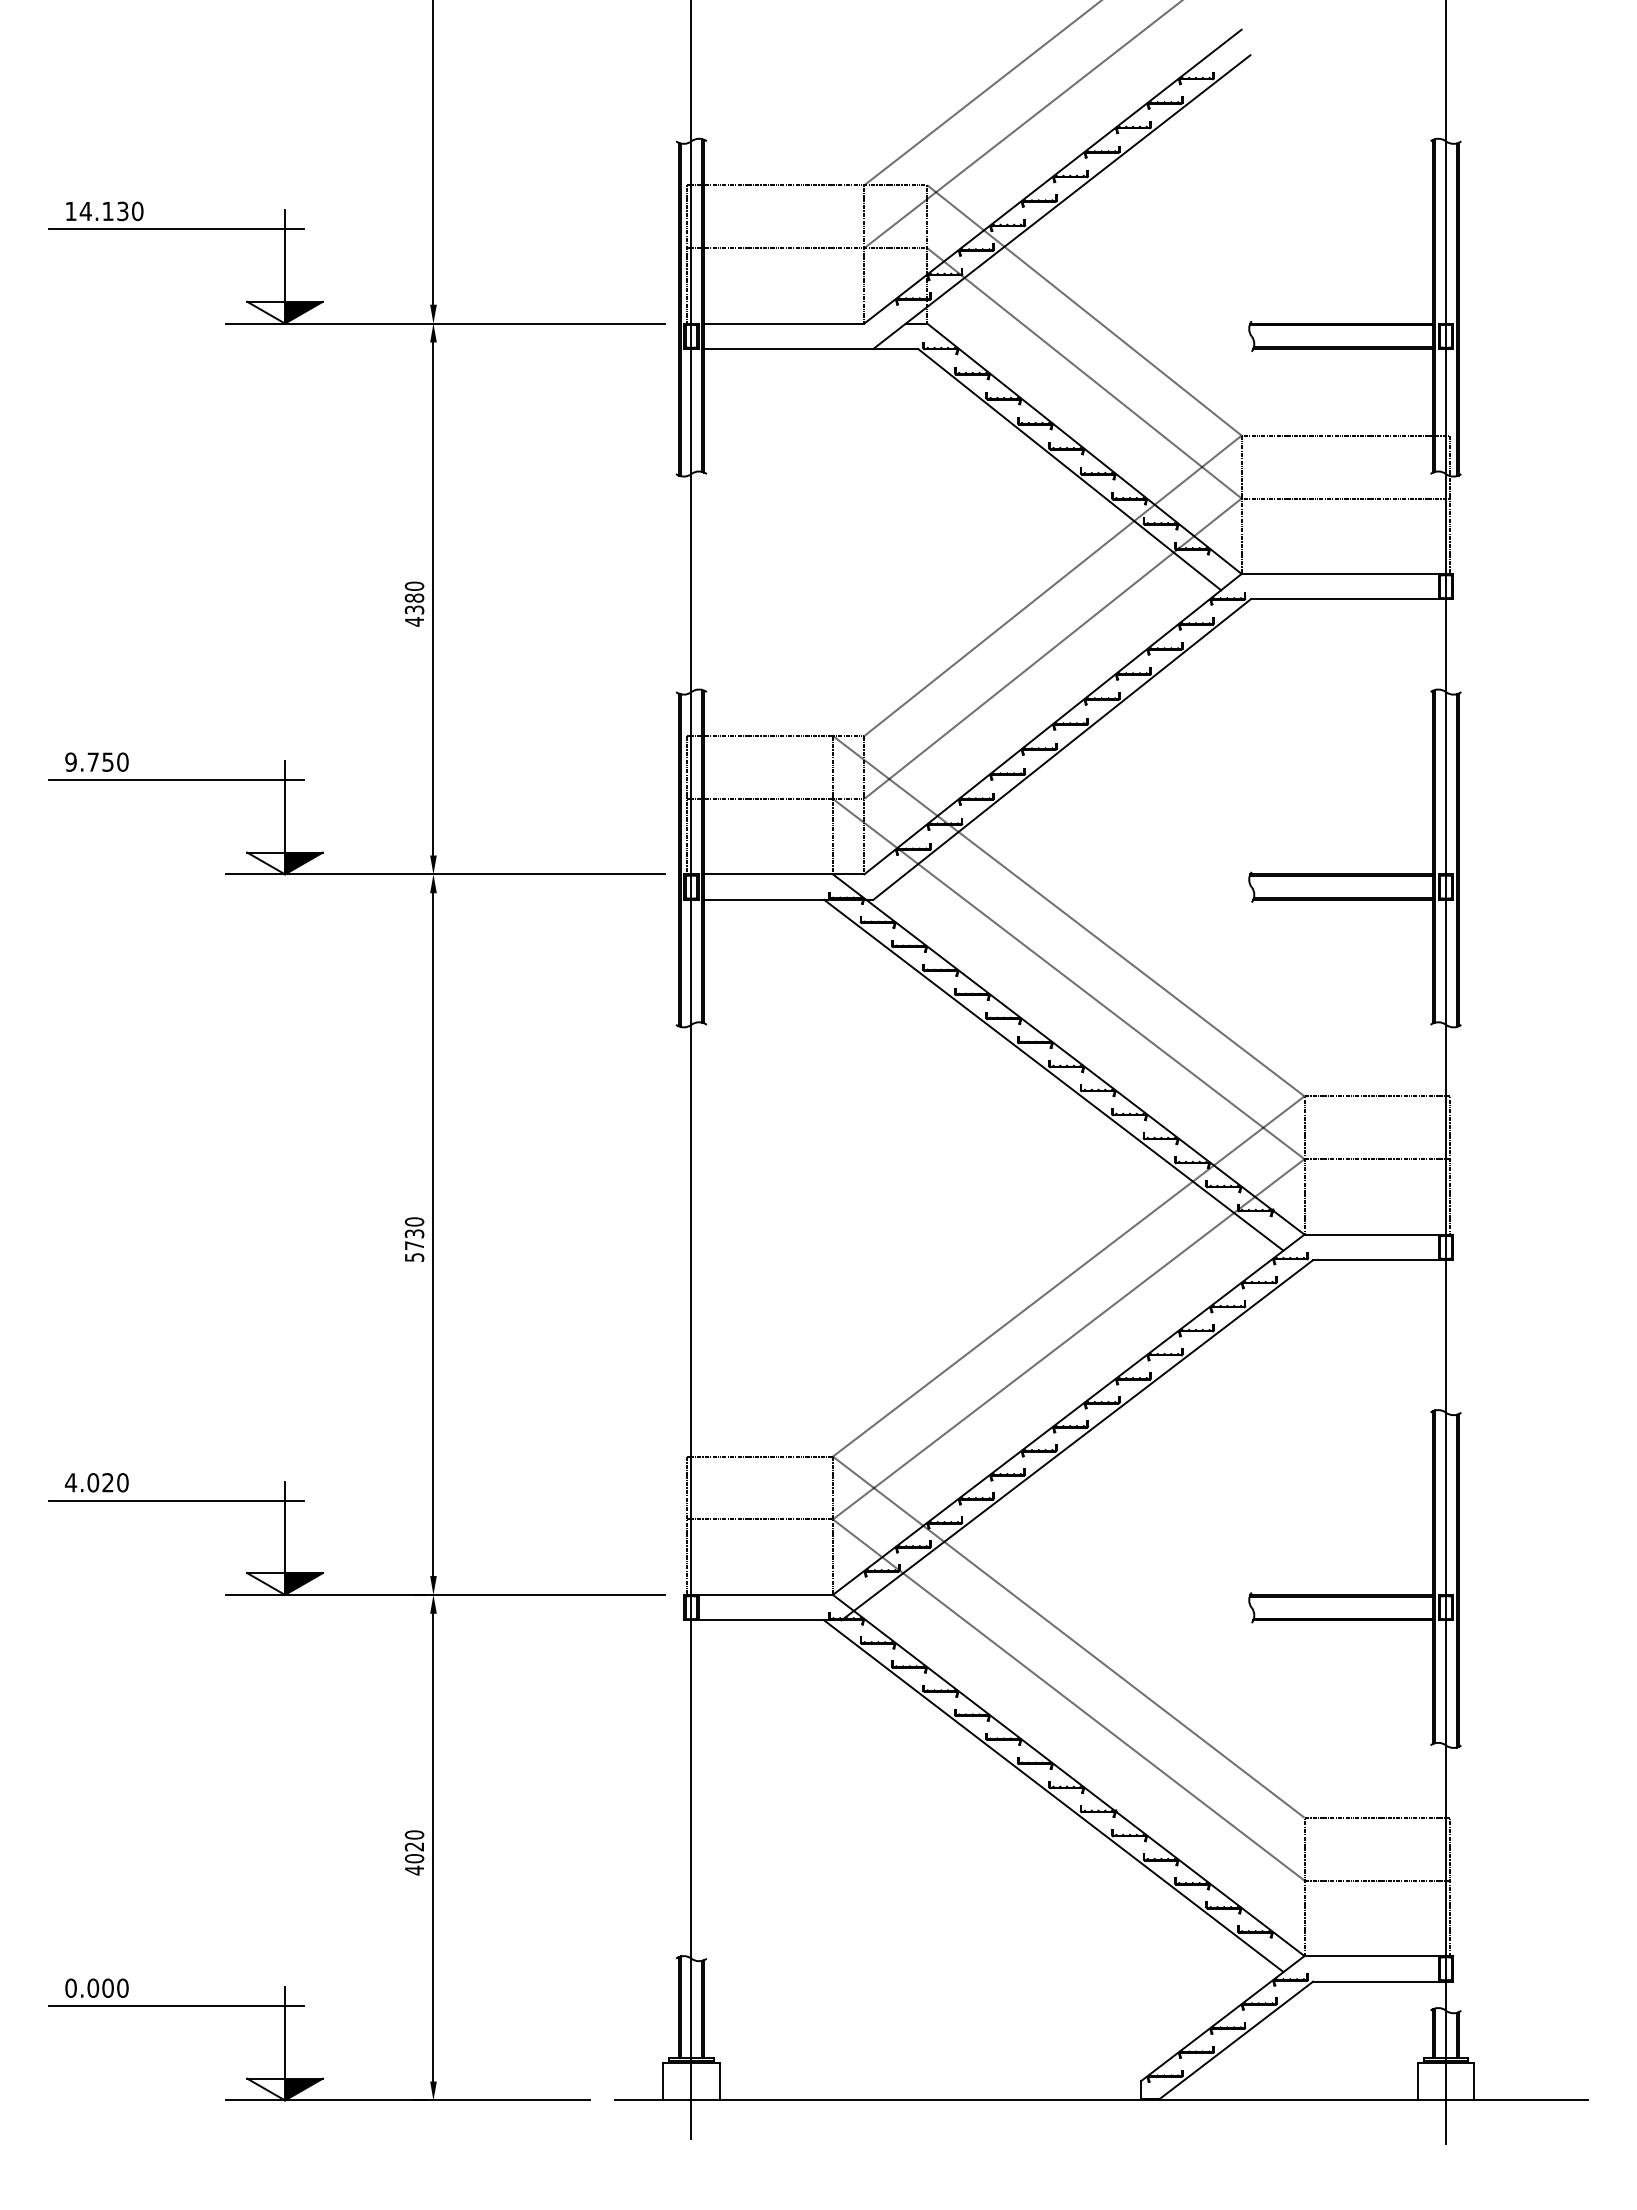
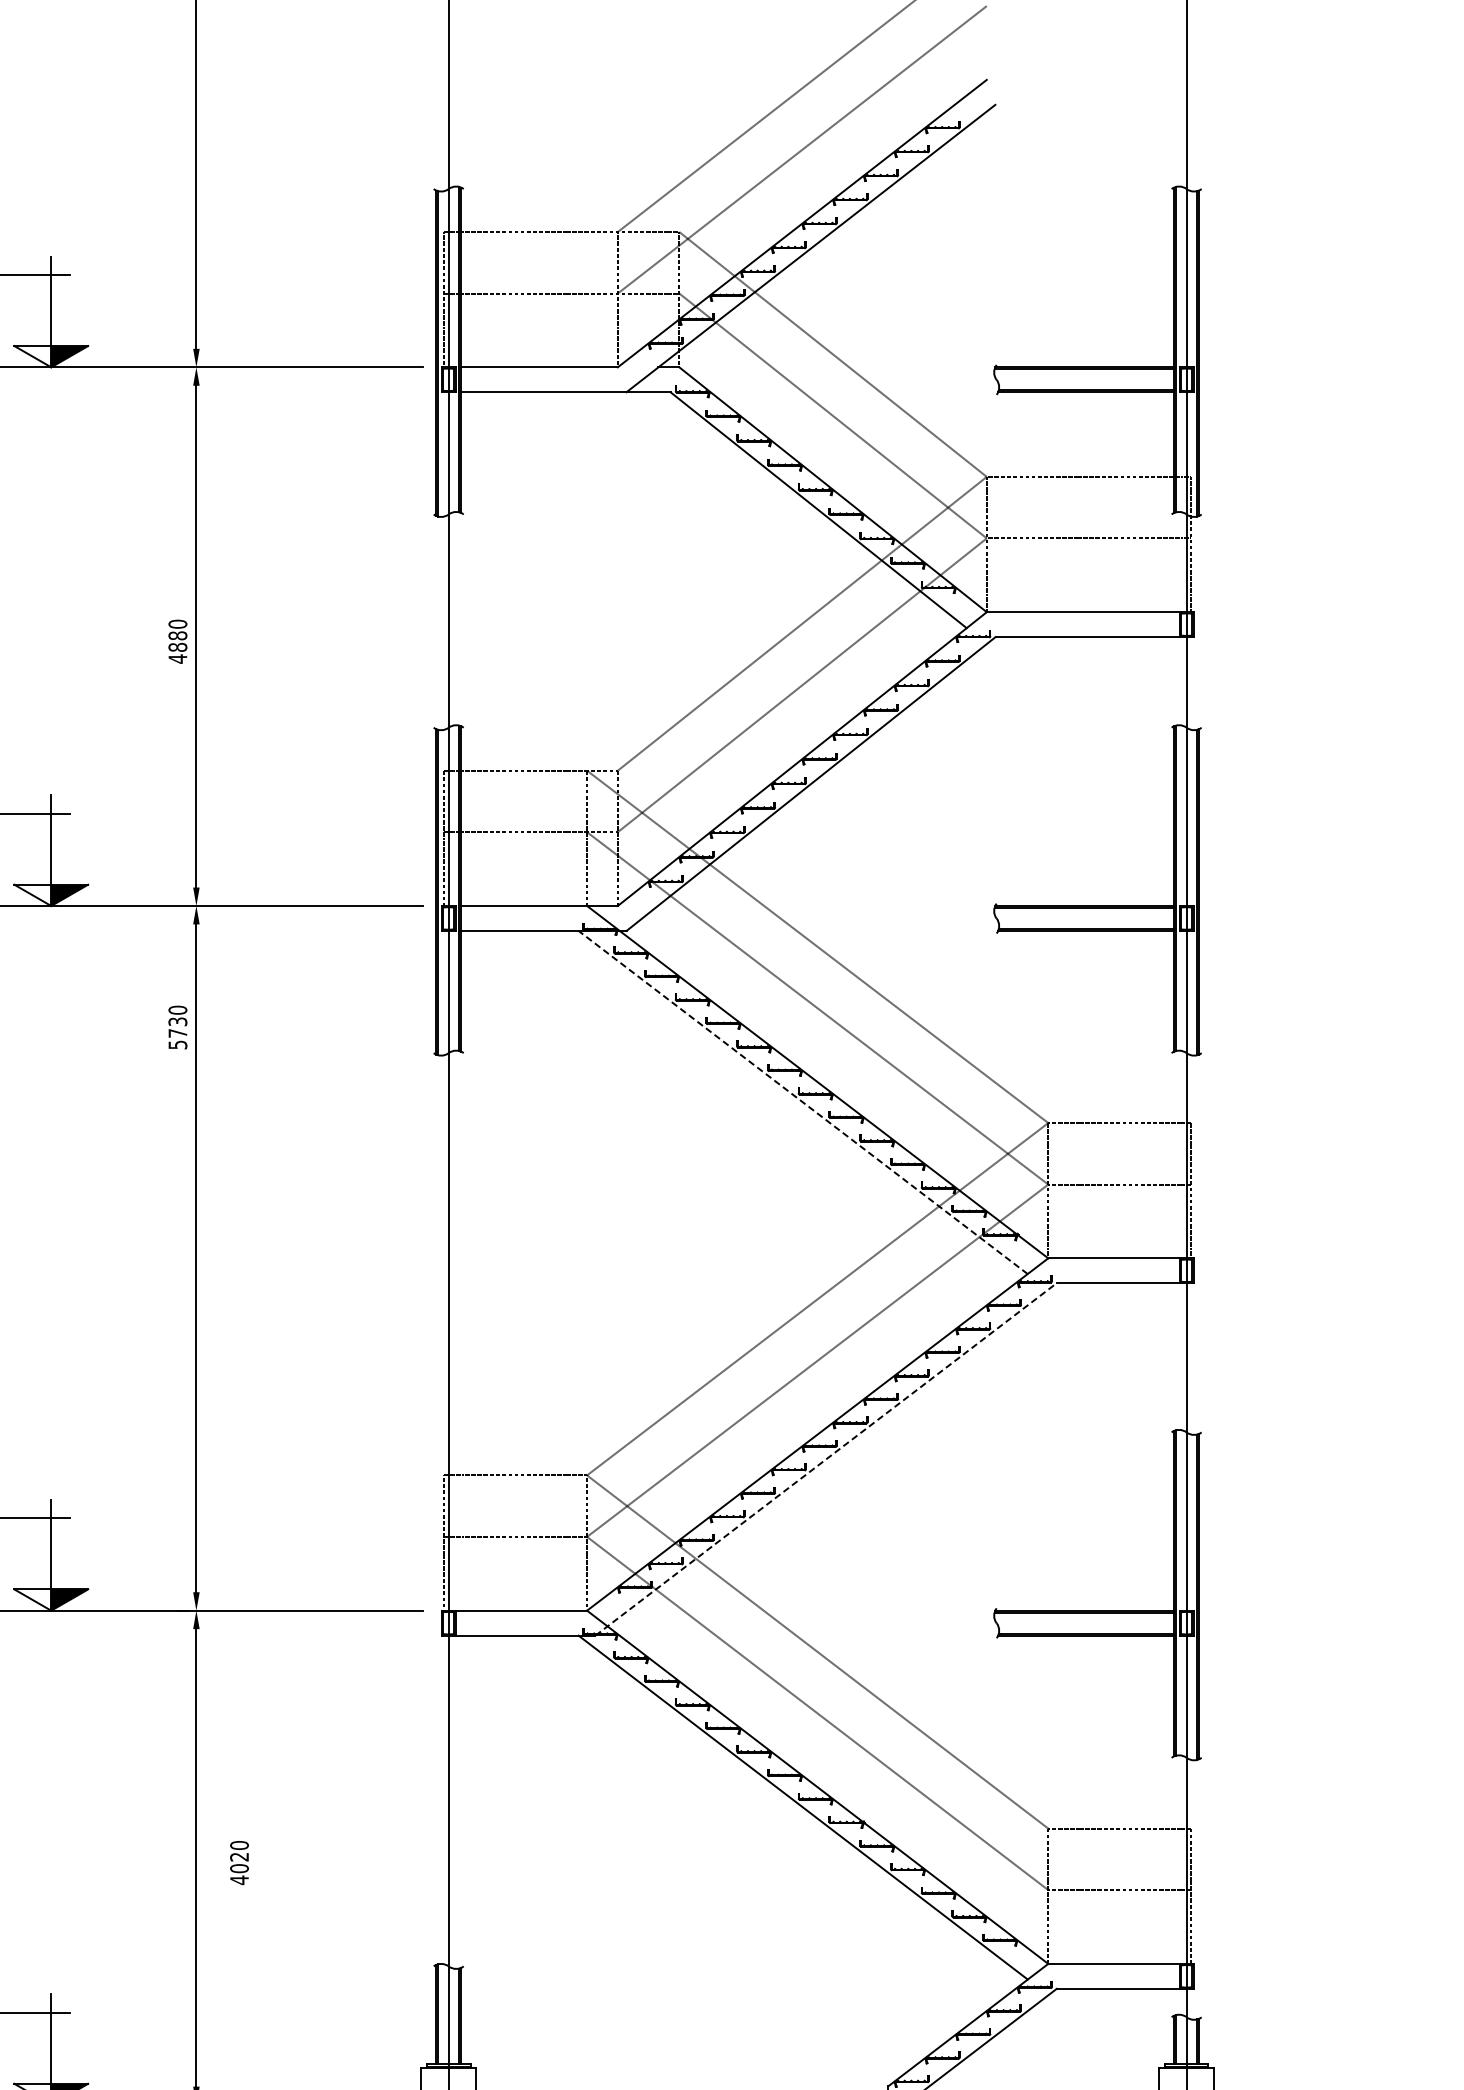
text: (414, 609) -> (177, 646), 4380 -> 4880
line: (1053, 1075) -> (802, 1102), solid -> dashed
text: (414, 1239) -> (177, 1027), moved
line: (1077, 1440) -> (826, 1459), solid -> dashed
text: (414, 1852) -> (239, 1862), moved

